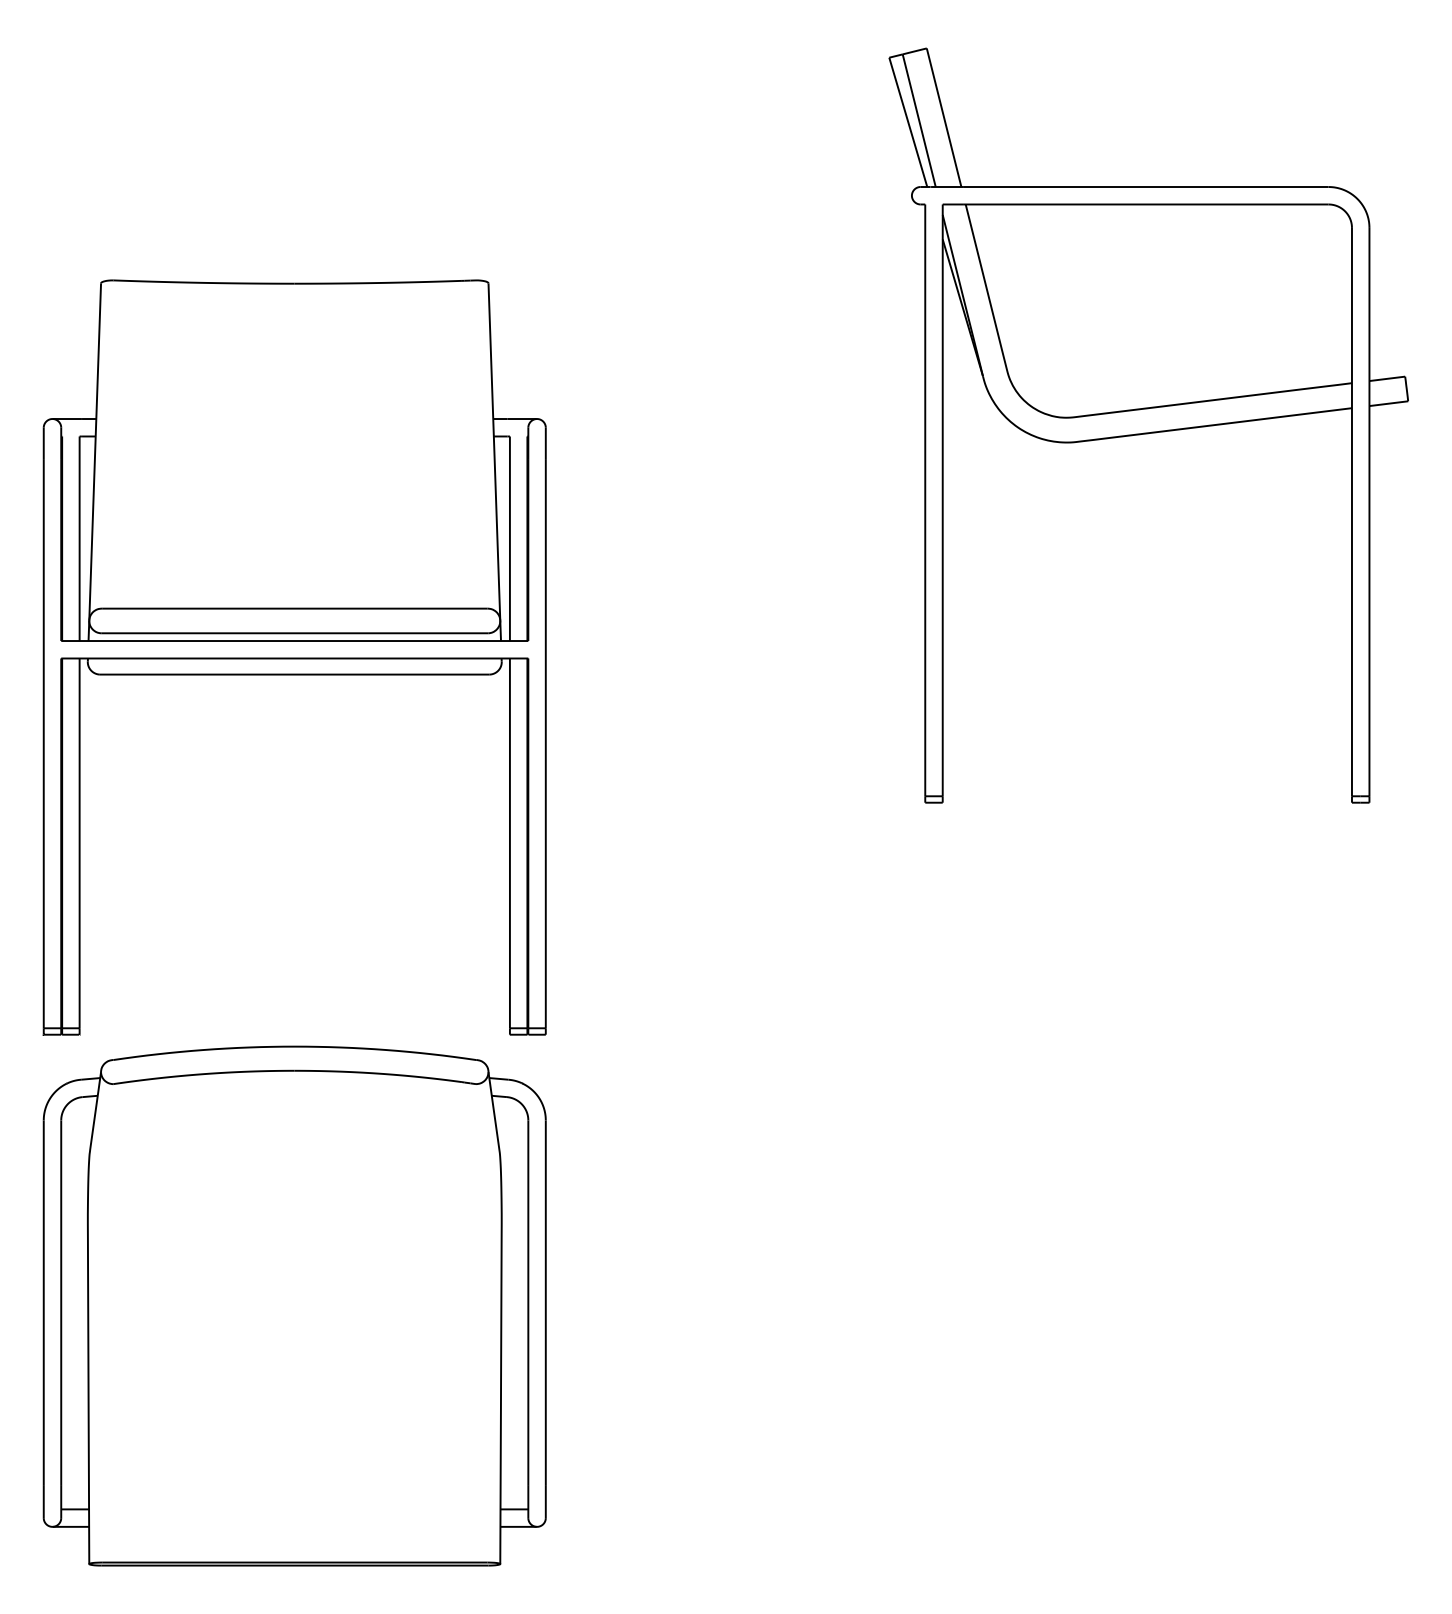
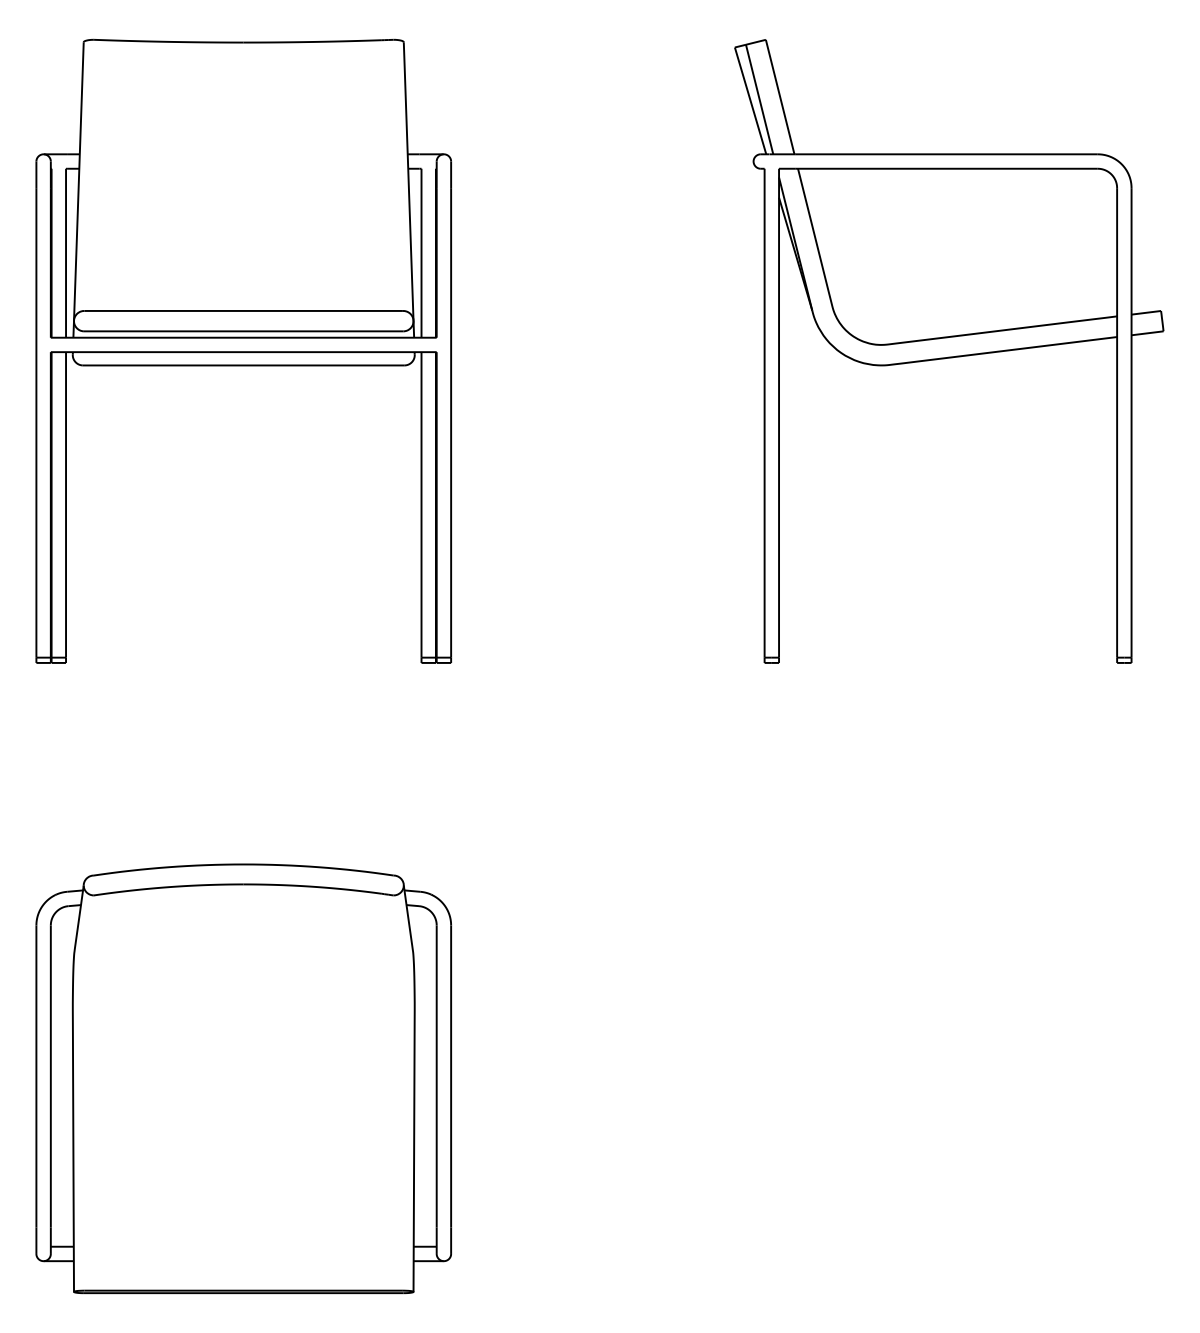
part: (294, 657) -> (243, 351), moved

